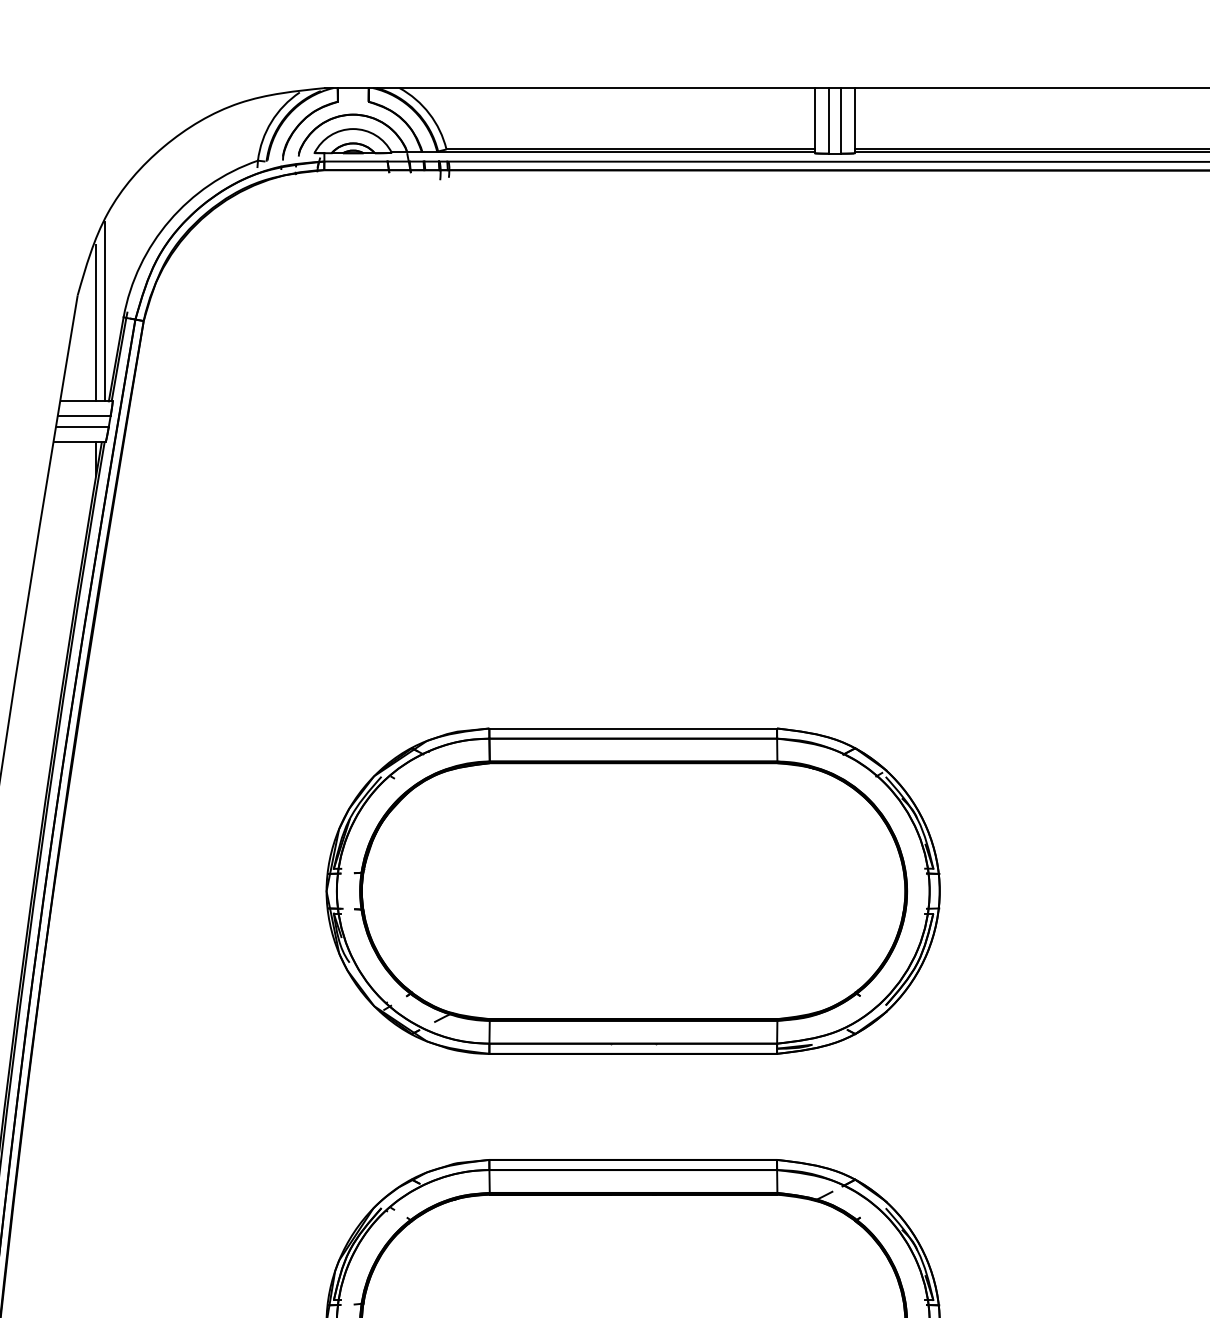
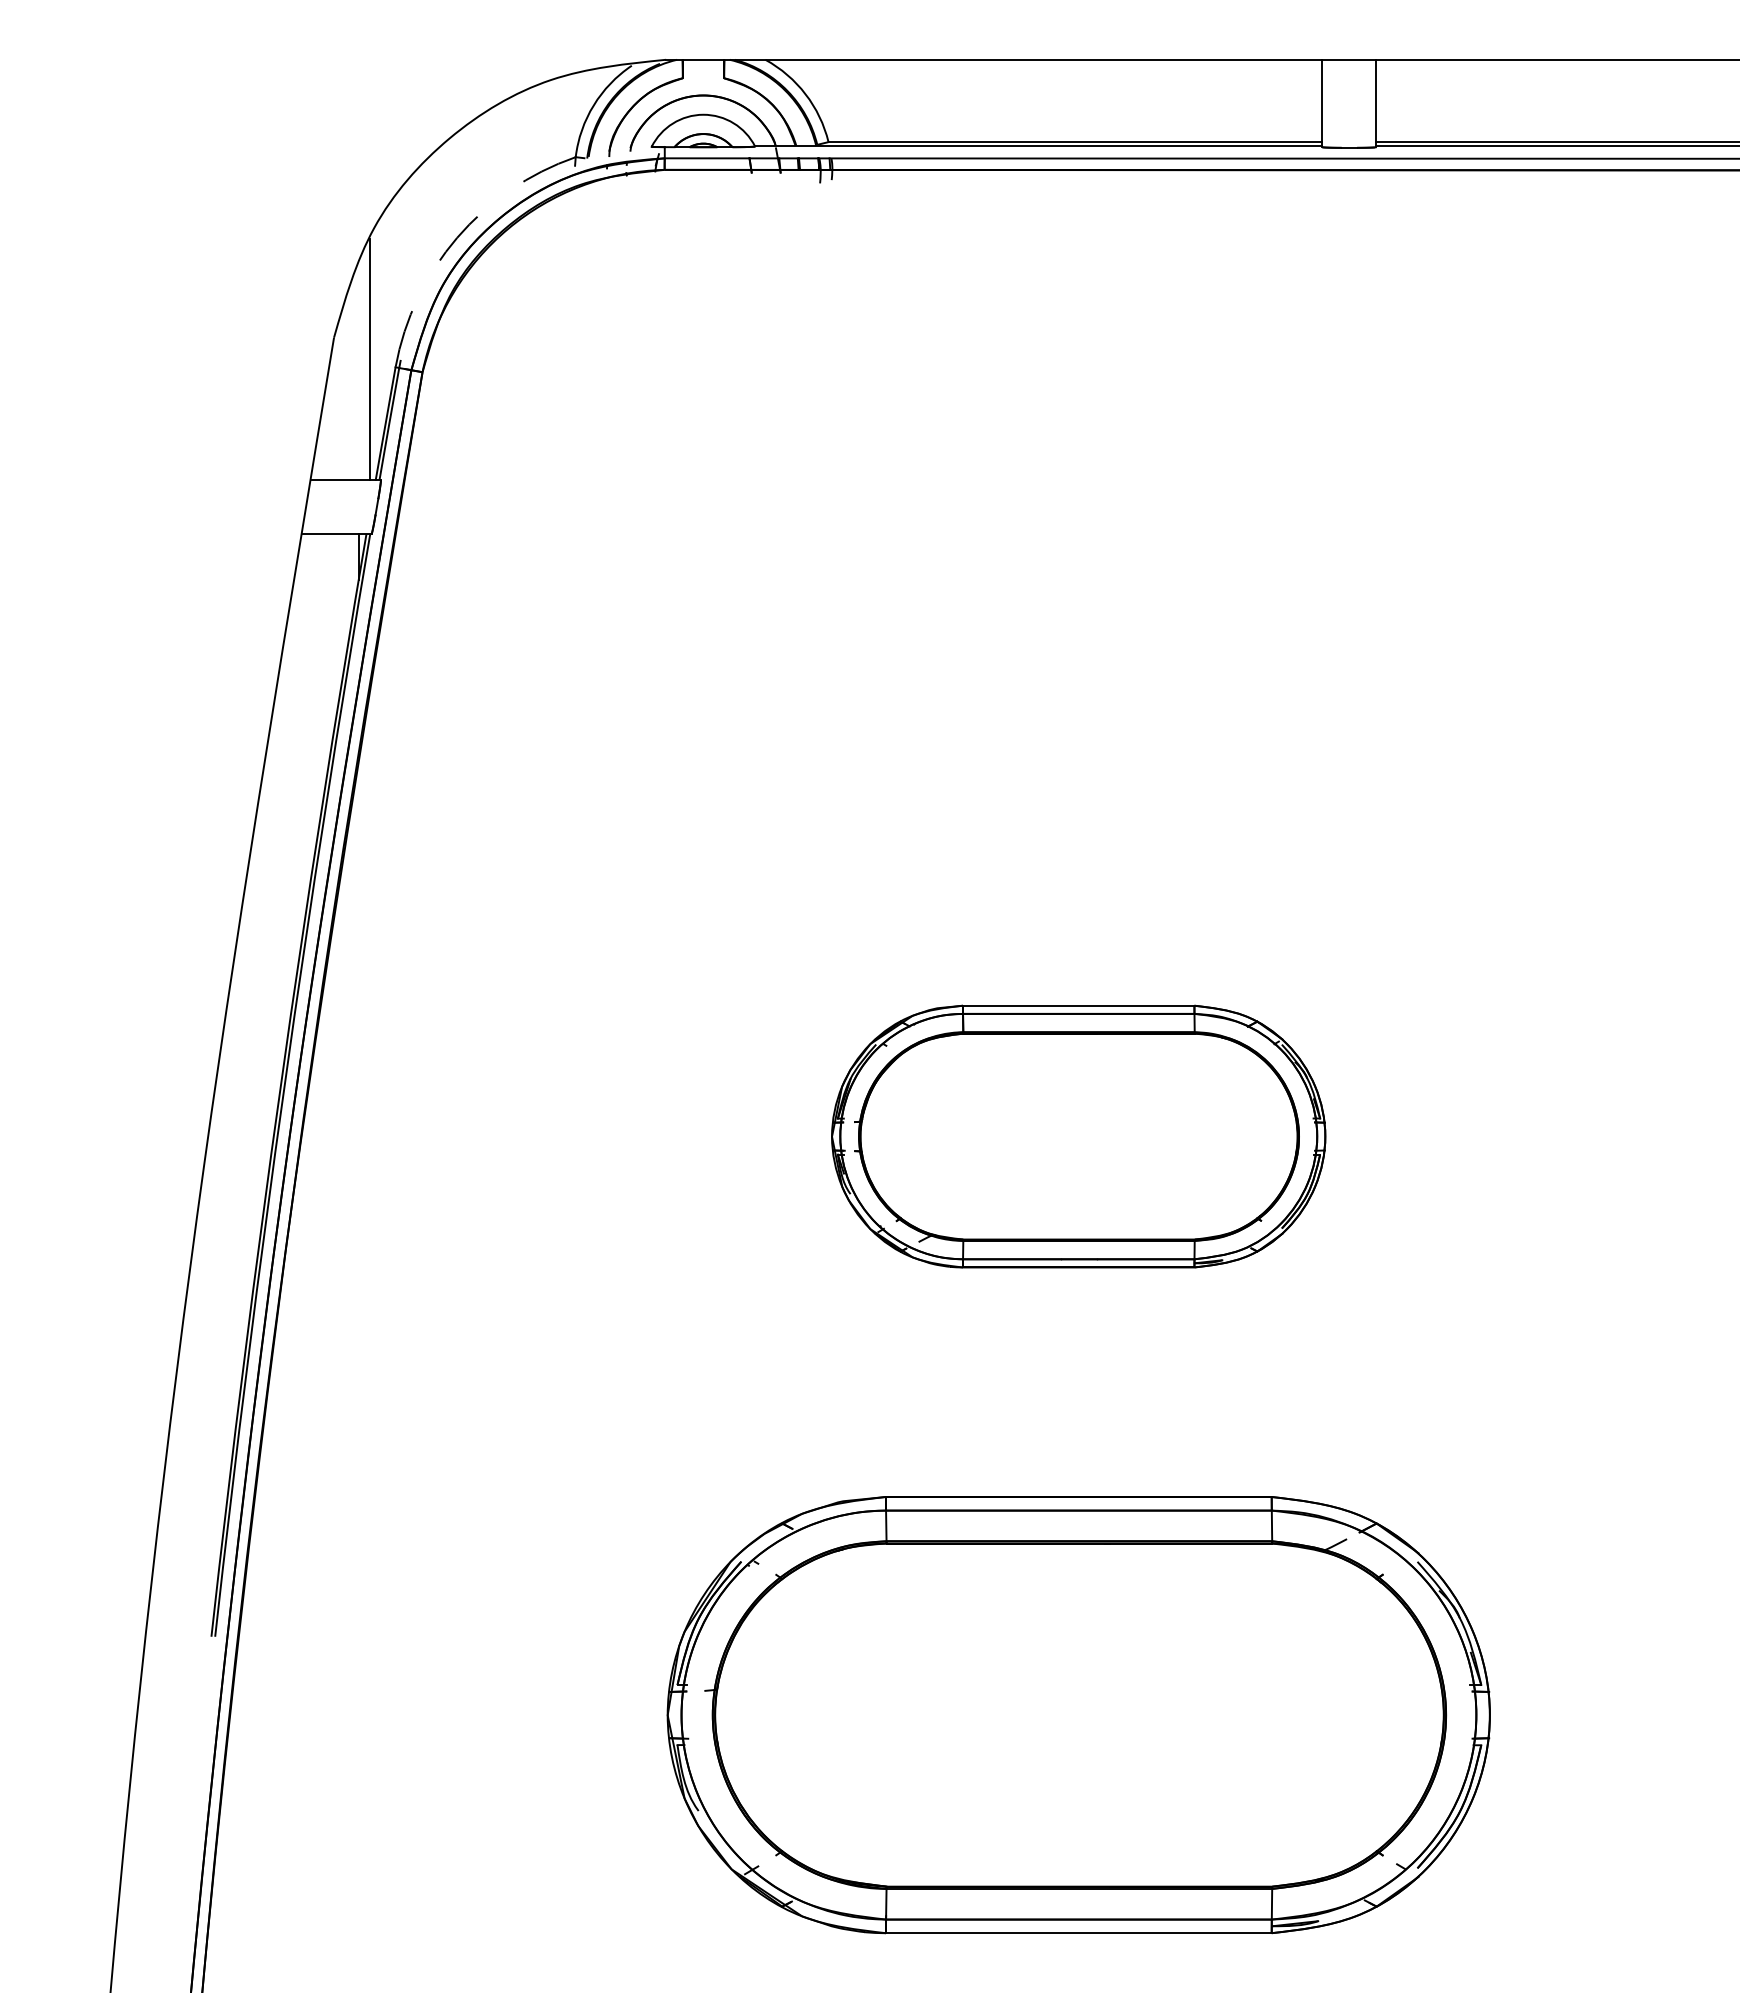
line: (829, 120) -> (1341, 103), removed
line: (841, 120) -> (1357, 103), removed
arc: (169, 220) -> (457, 237), solid -> dashed
line: (95, 322) -> (358, 374), removed
line: (84, 415) -> (343, 499), removed
line: (82, 427) -> (340, 514), removed
part: (632, 891) -> (1078, 1136), size x0.6

